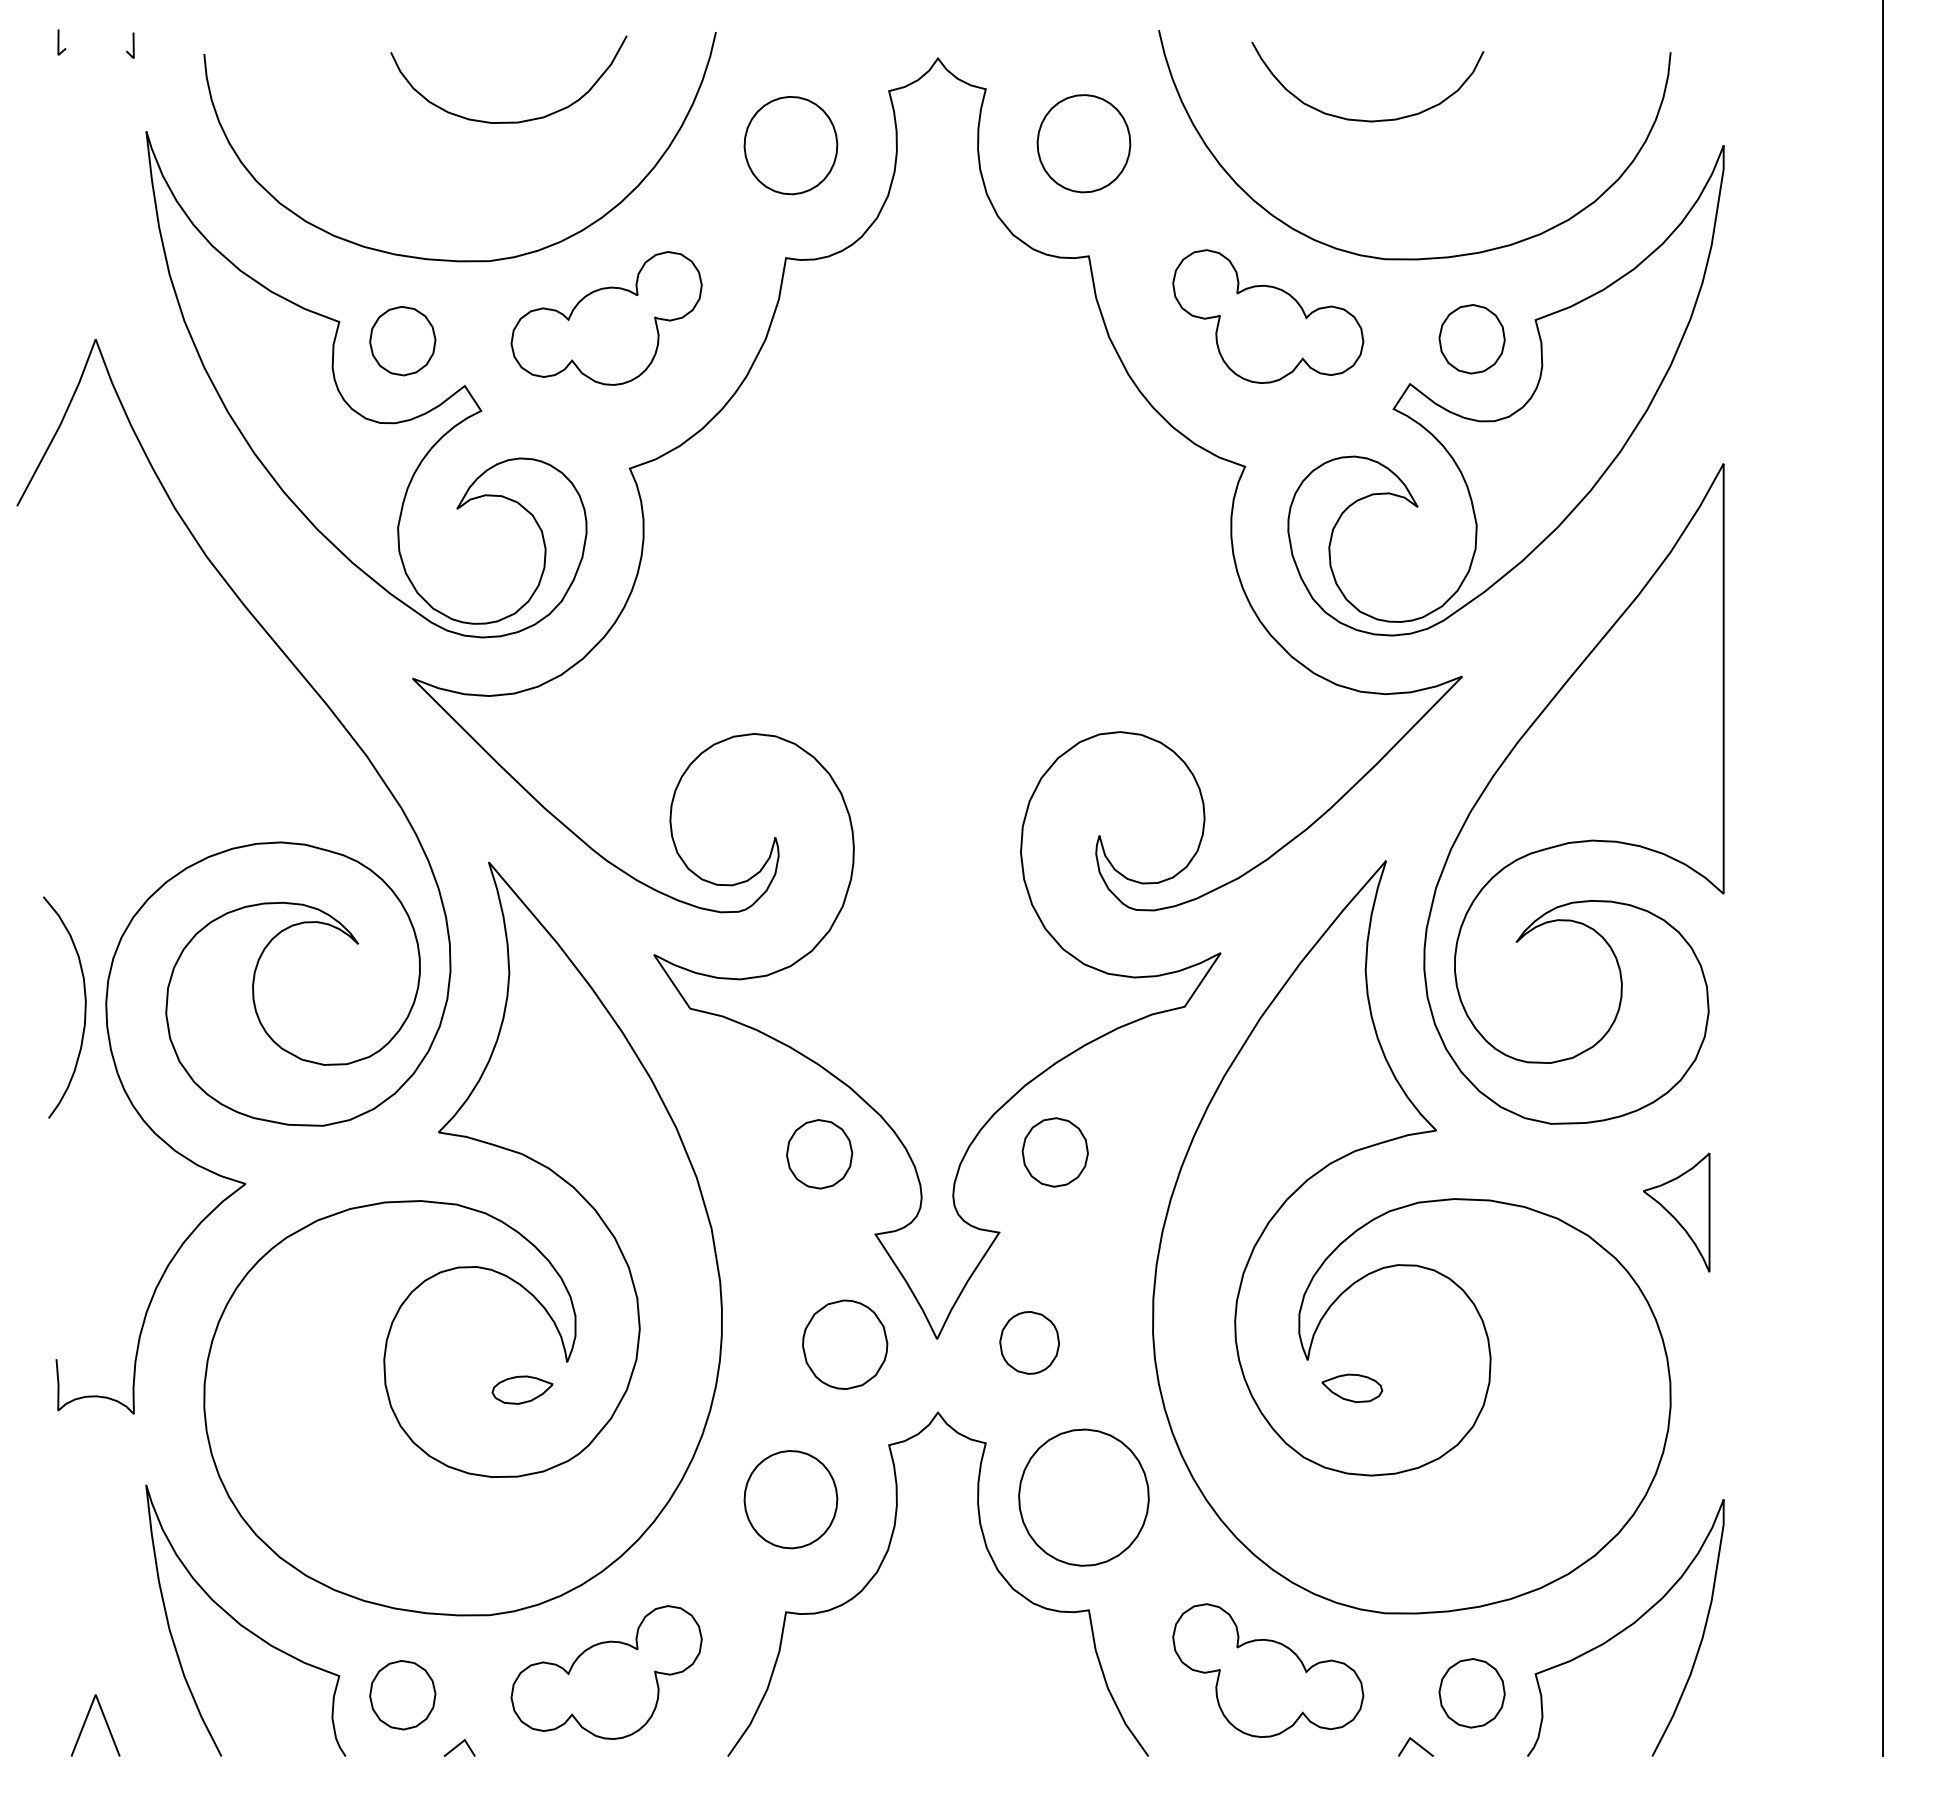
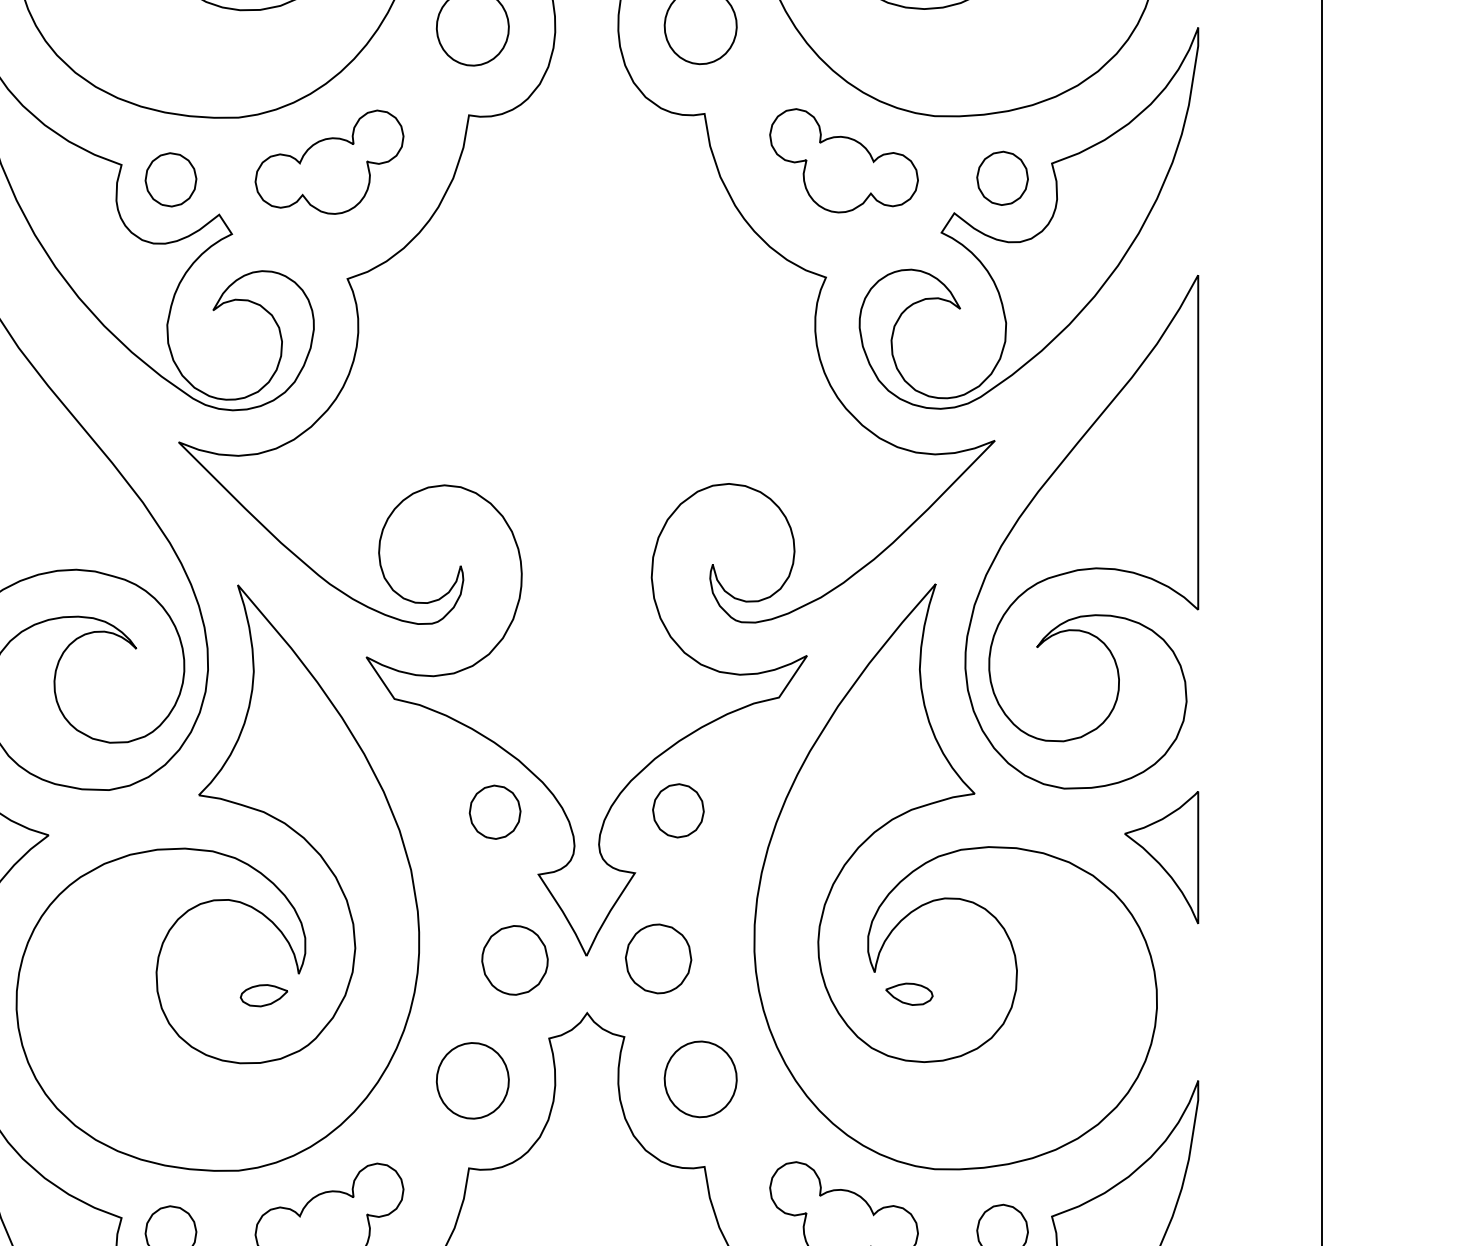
part: (1676, 1212) -> (1161, 857), size x1.43
part: (1029, 1342) -> (658, 958), size x1.43
part: (1083, 1497) -> (700, 1079), size x0.71

